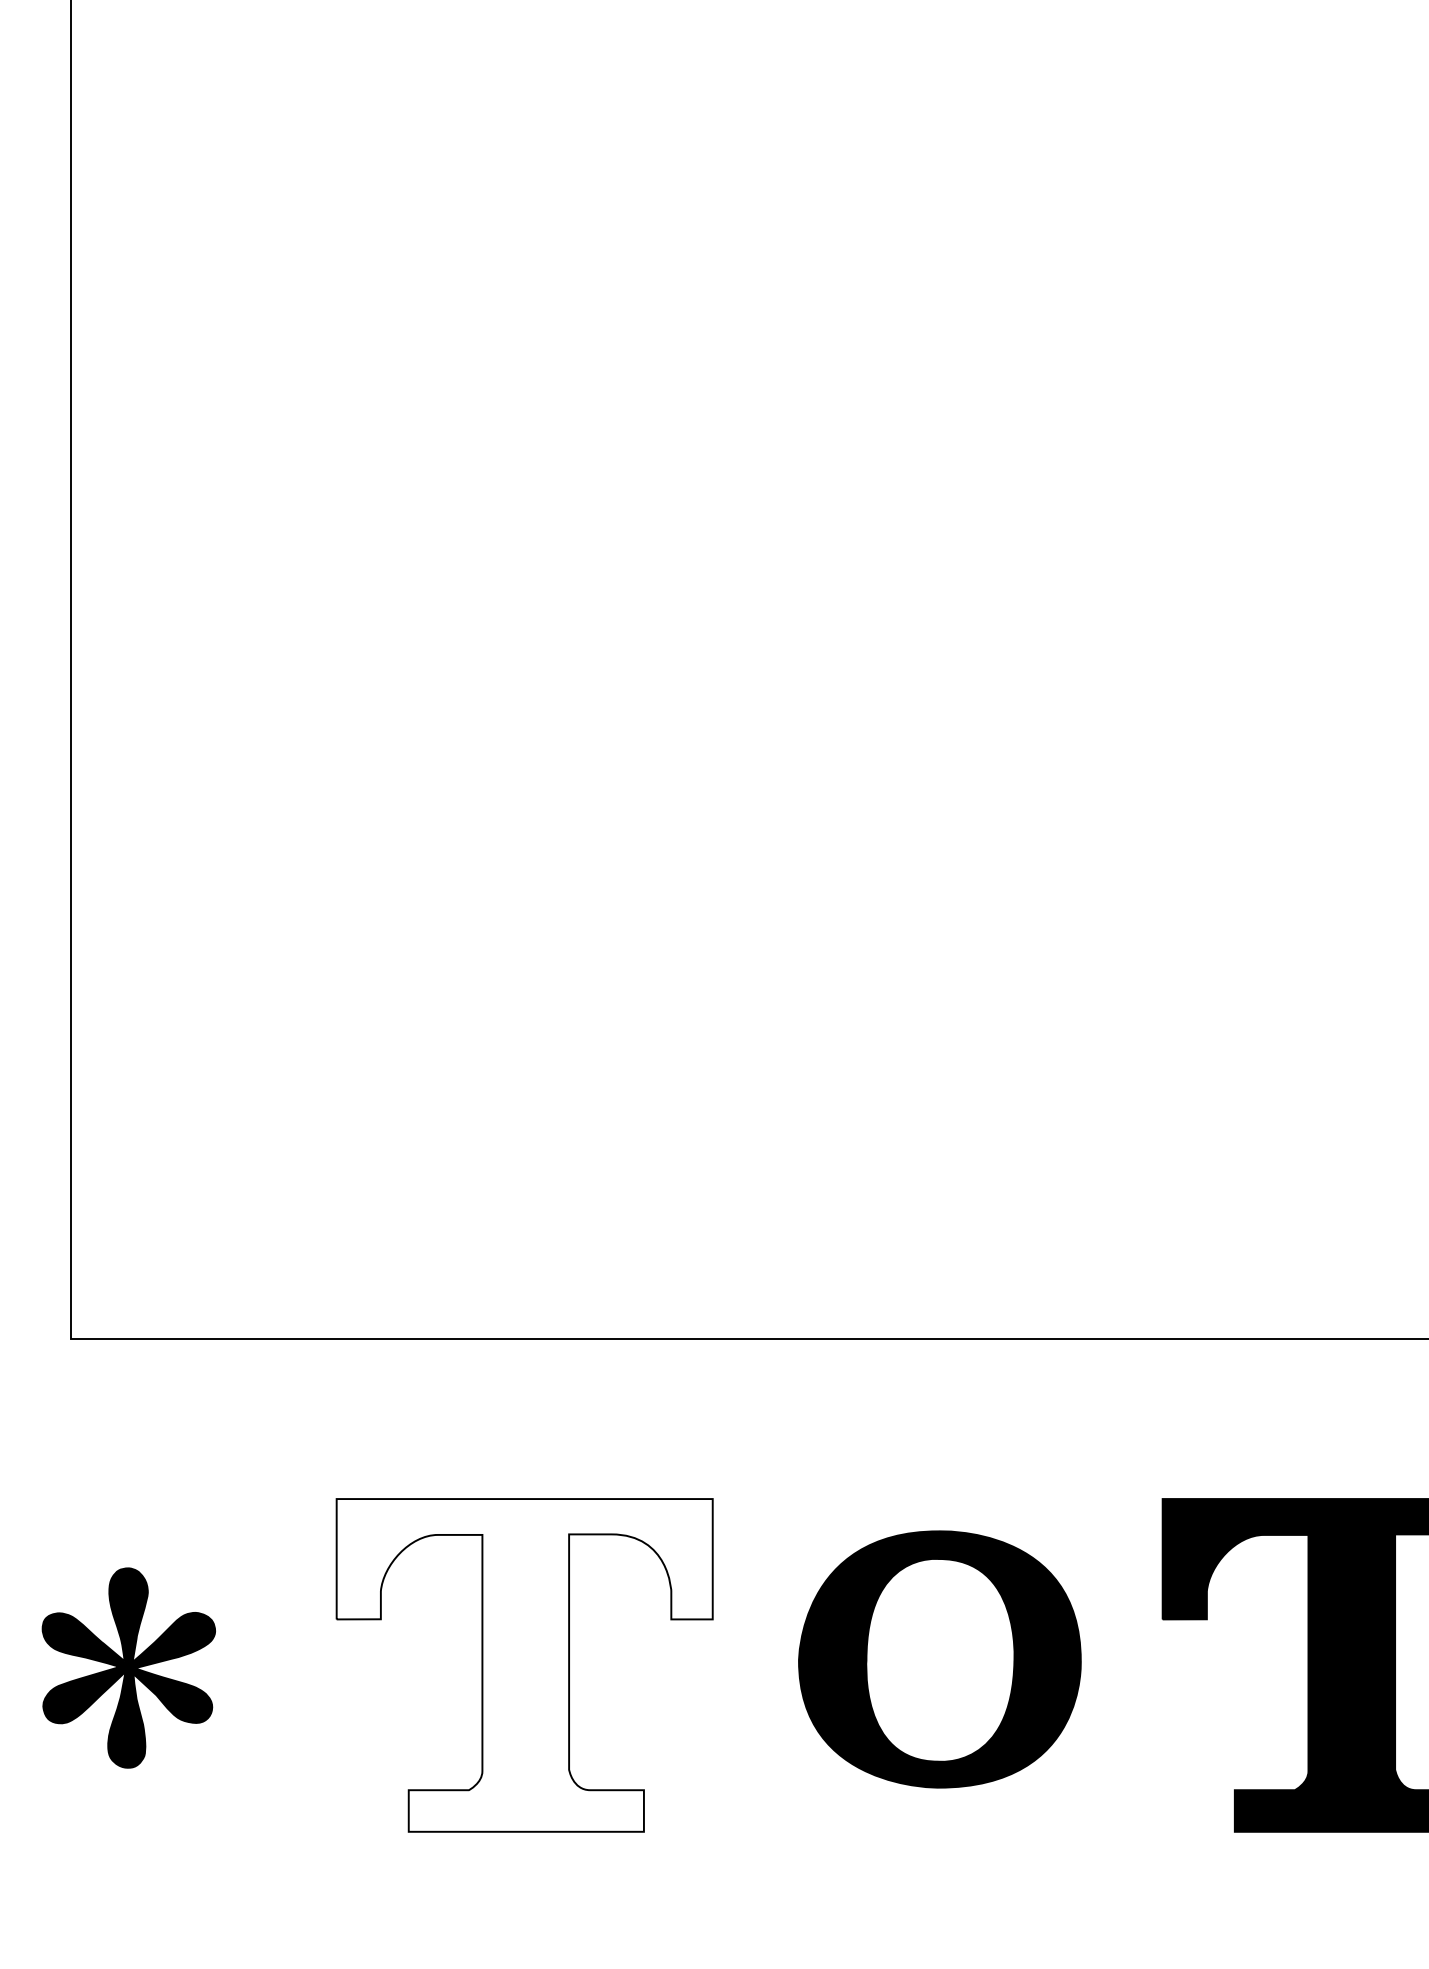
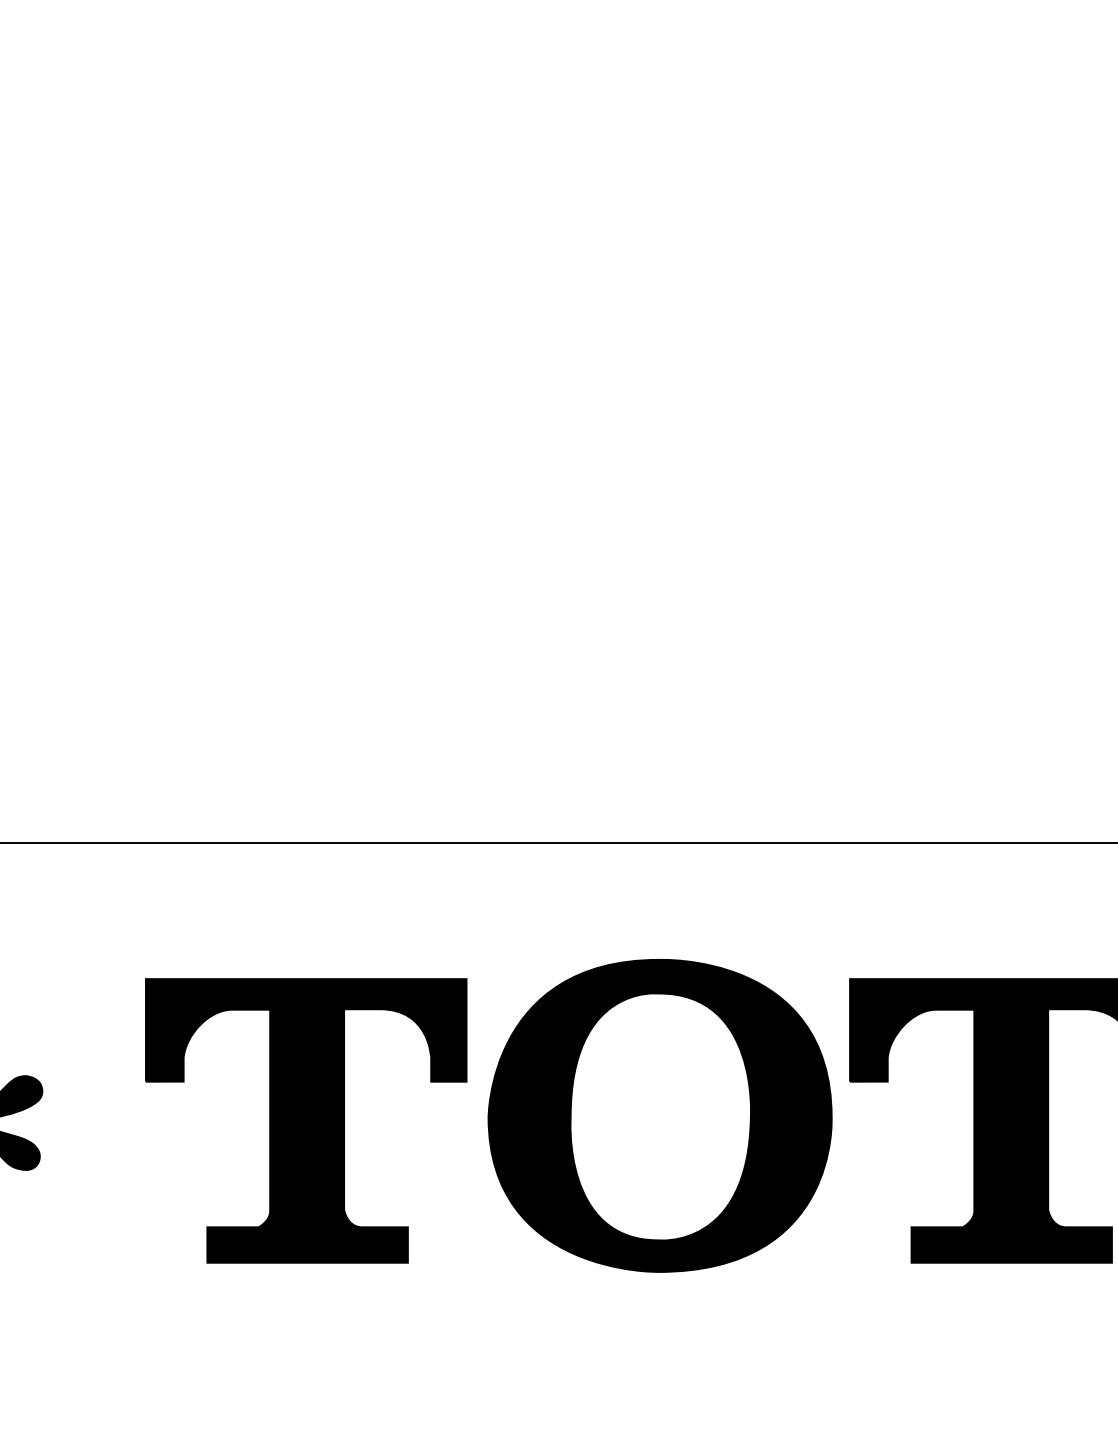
part: (939, 1659) -> (659, 1115), size x1.43
fill: (524, 1665) -> (306, 1121), added

